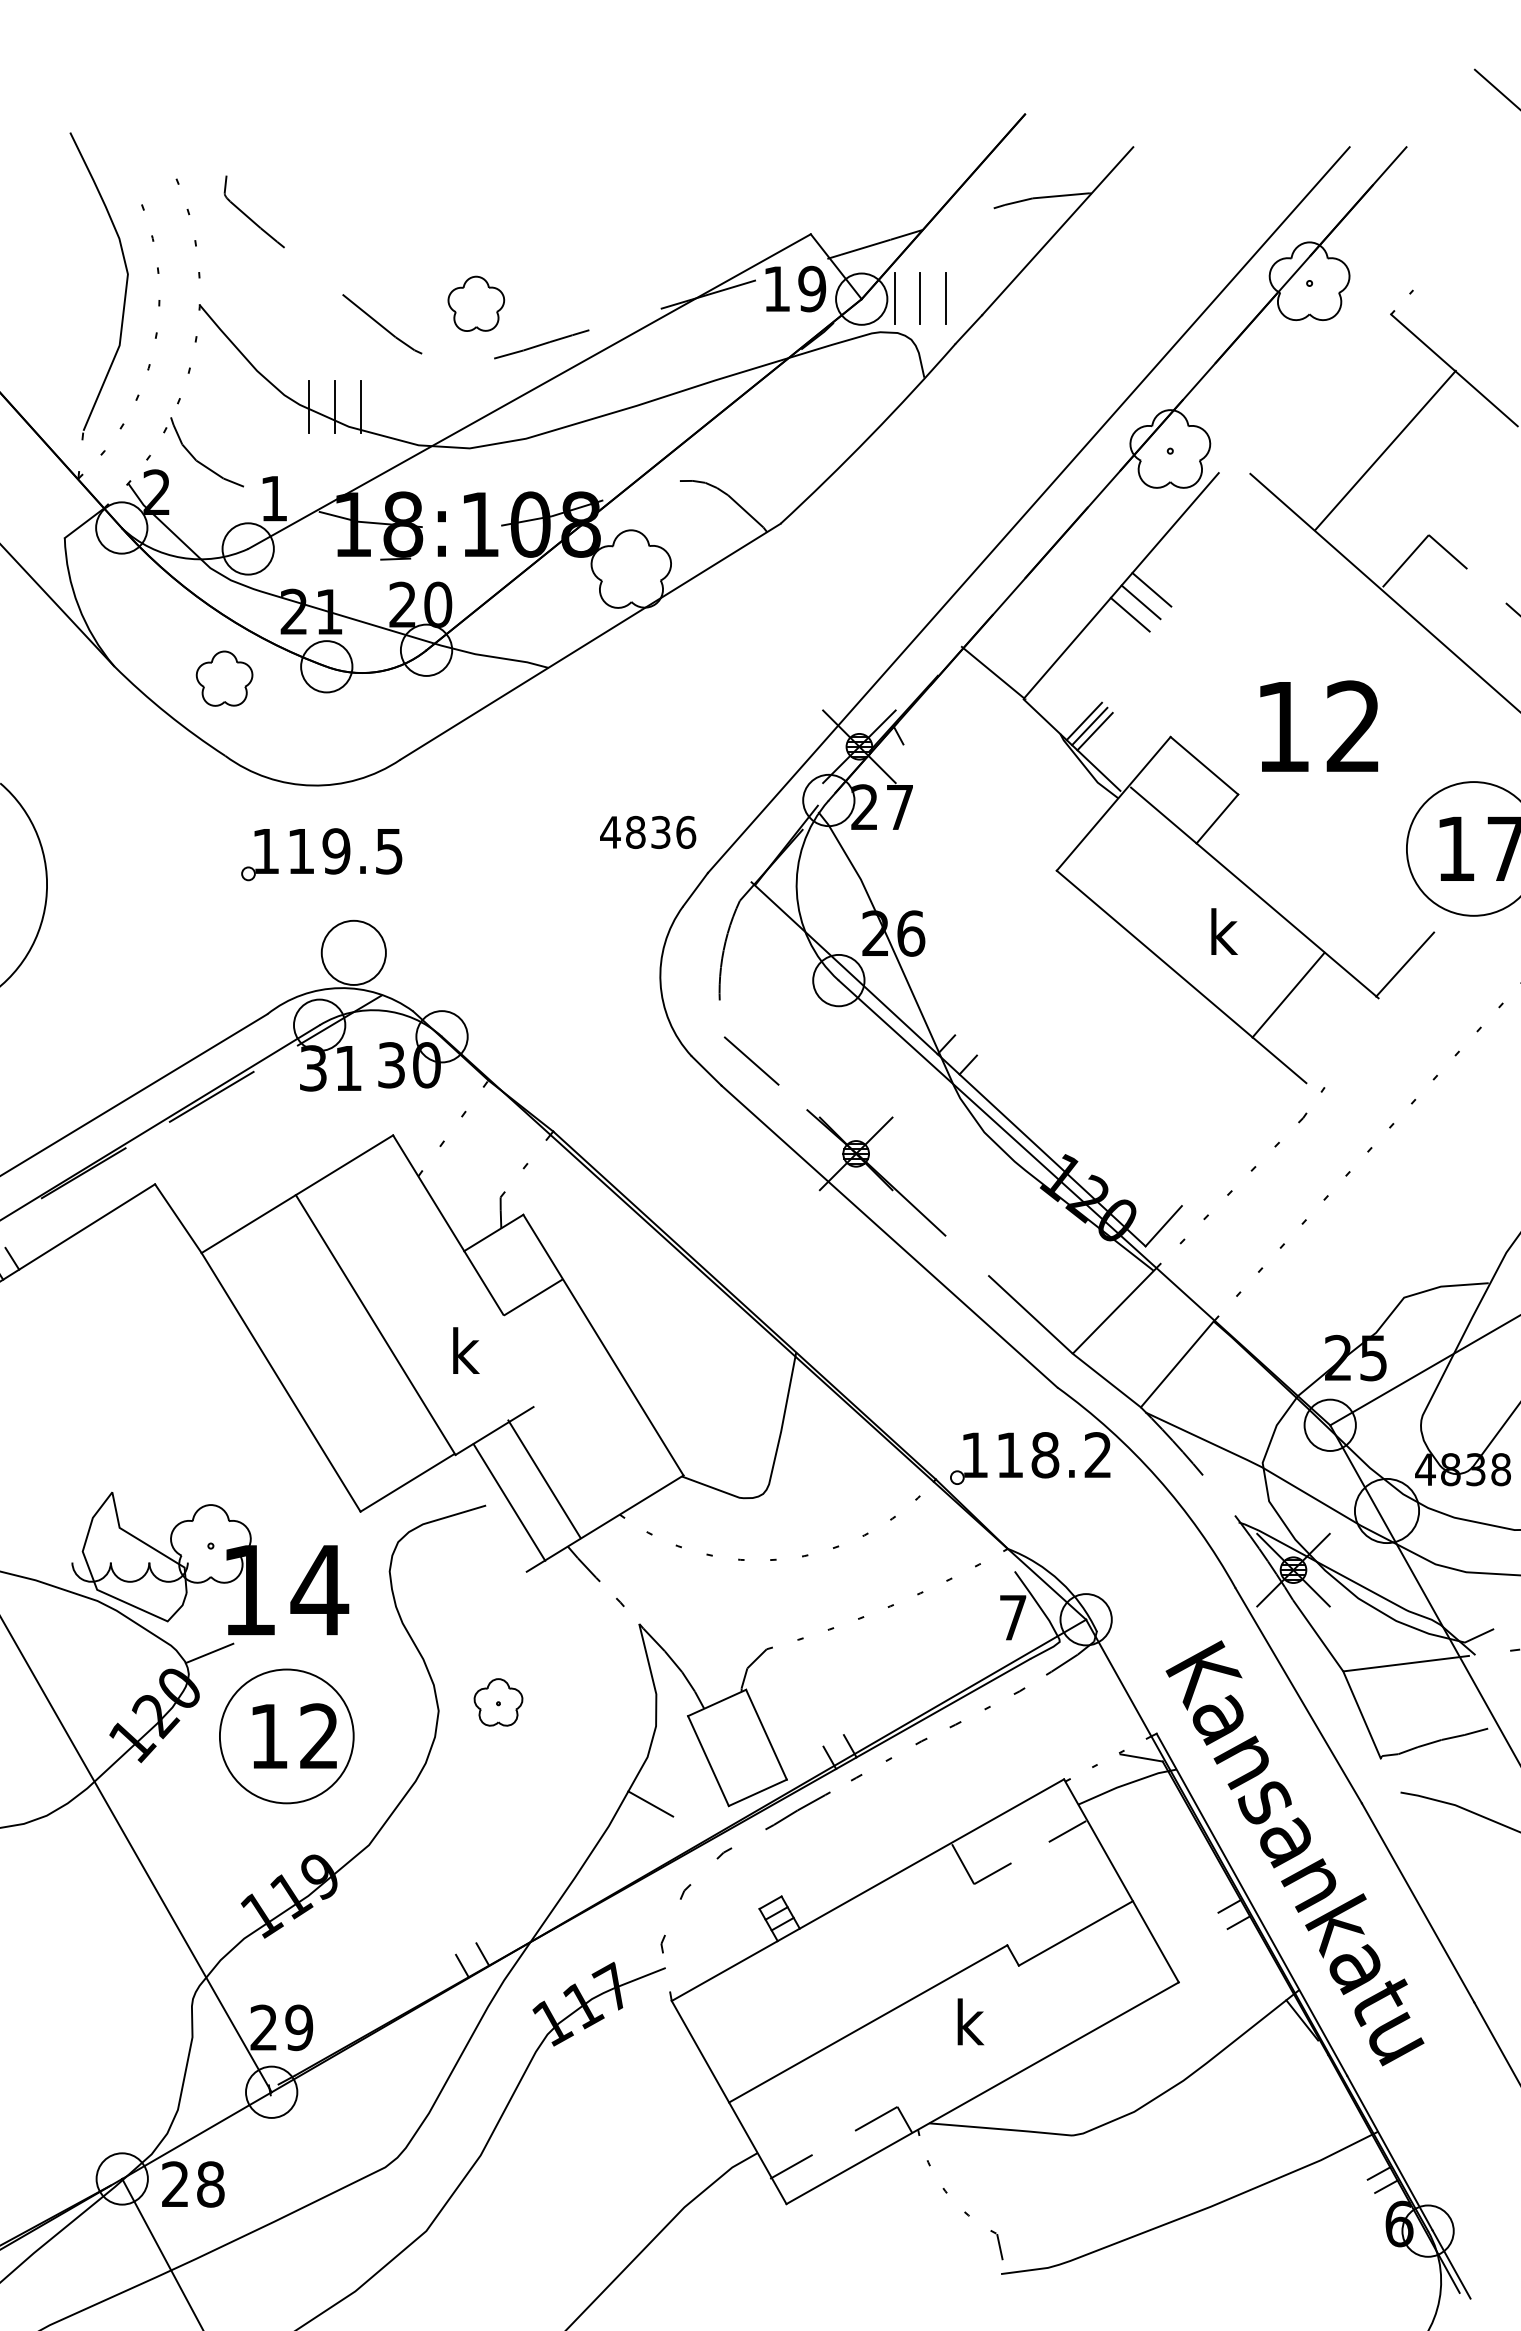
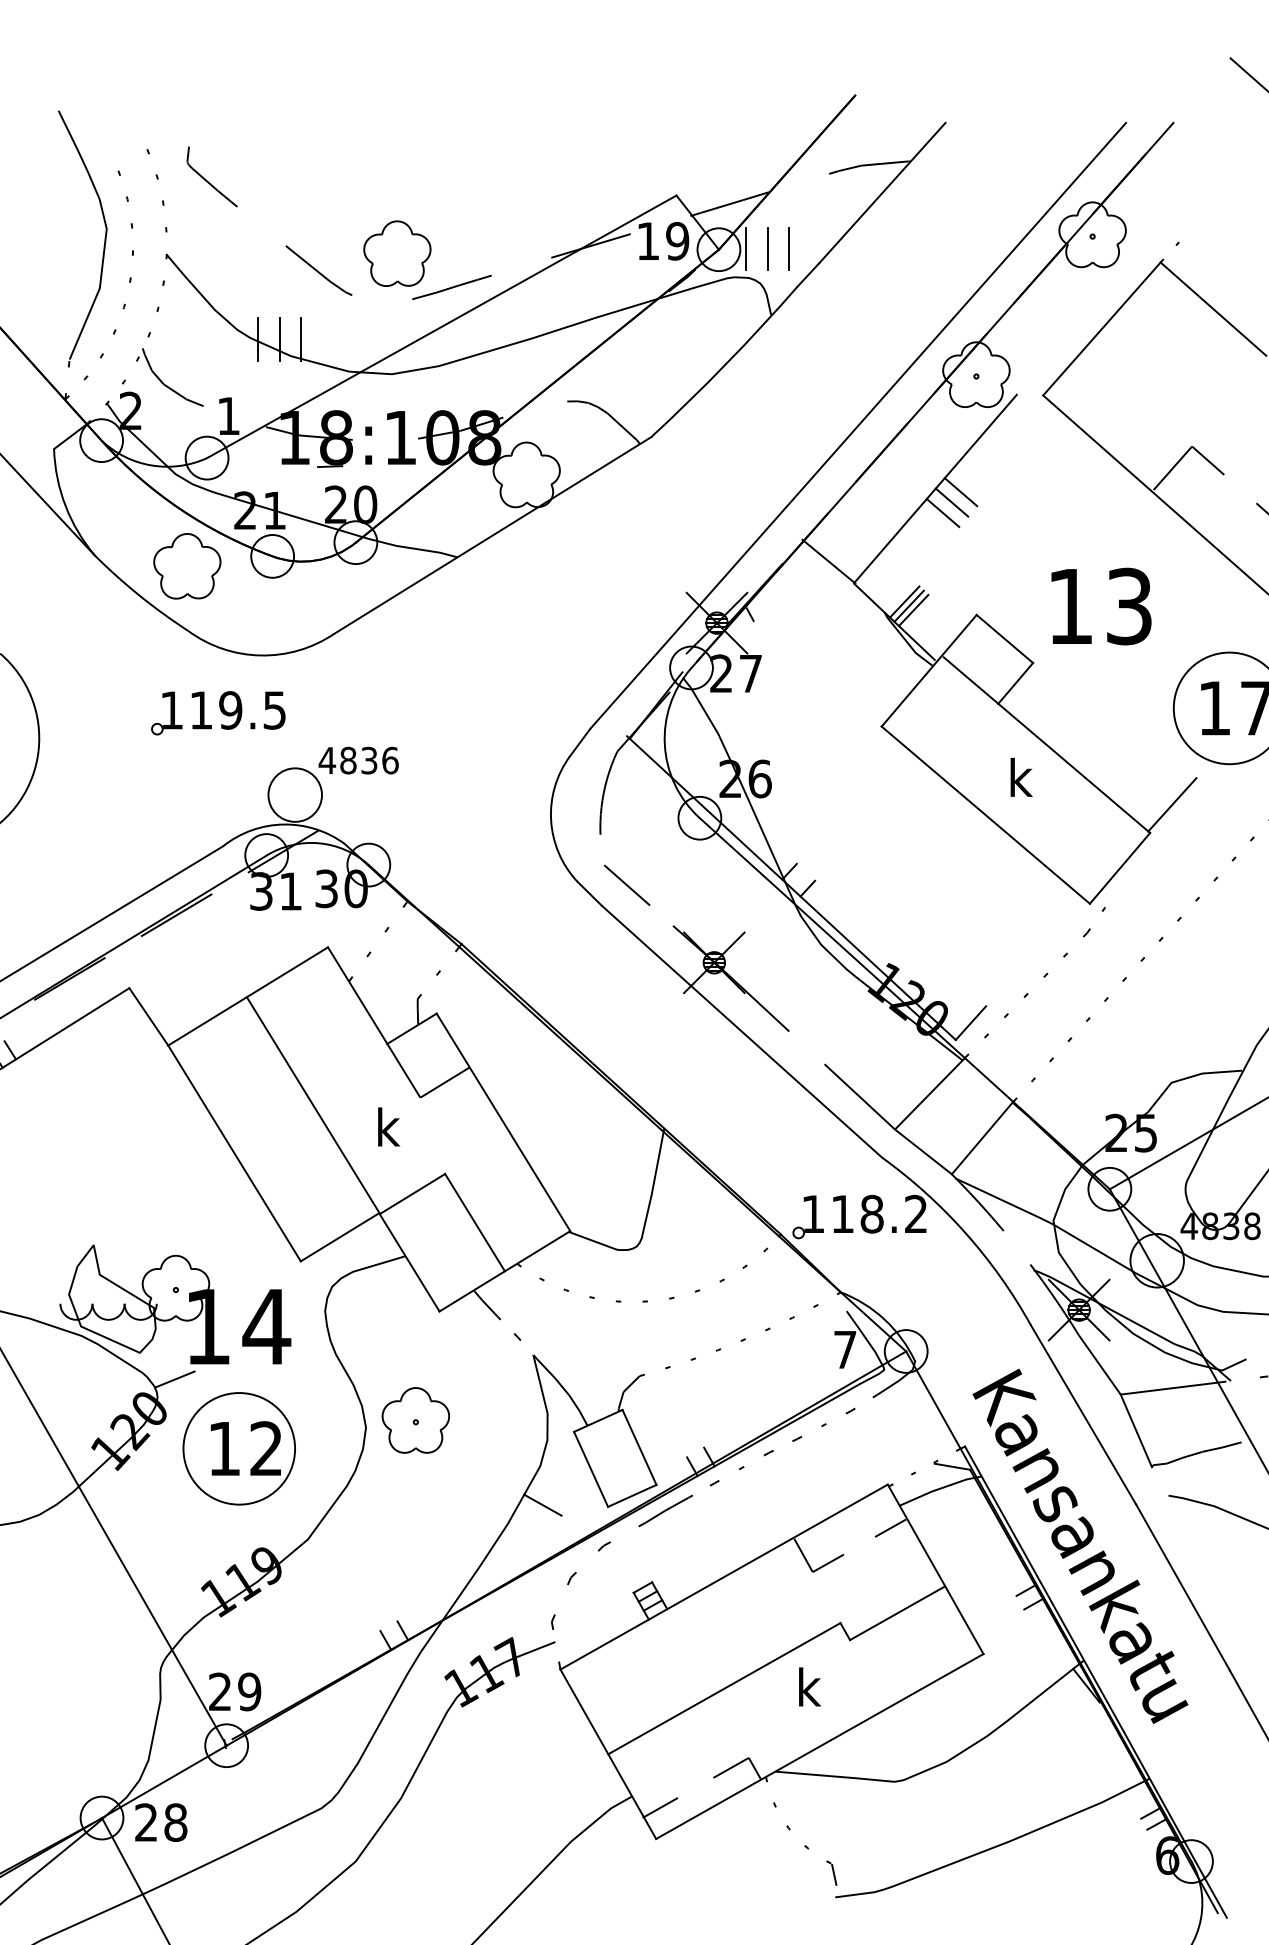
part: (476, 303) -> (397, 253), size x1.43
line: (1384, 449) -> (1101, 328), moved
part: (224, 678) -> (187, 566), size x1.43
text: (1353, 726) -> (1129, 606), 12 -> 13
text: (647, 832) -> (358, 760), moved
part: (321, 855) -> (218, 713), moved
line: (1287, 994) -> (1119, 867), moved
line: (544, 1479) -> (409, 1262), moved
line: (508, 1502) -> (474, 1222), moved
part: (498, 1702) -> (415, 1420), size x1.67

